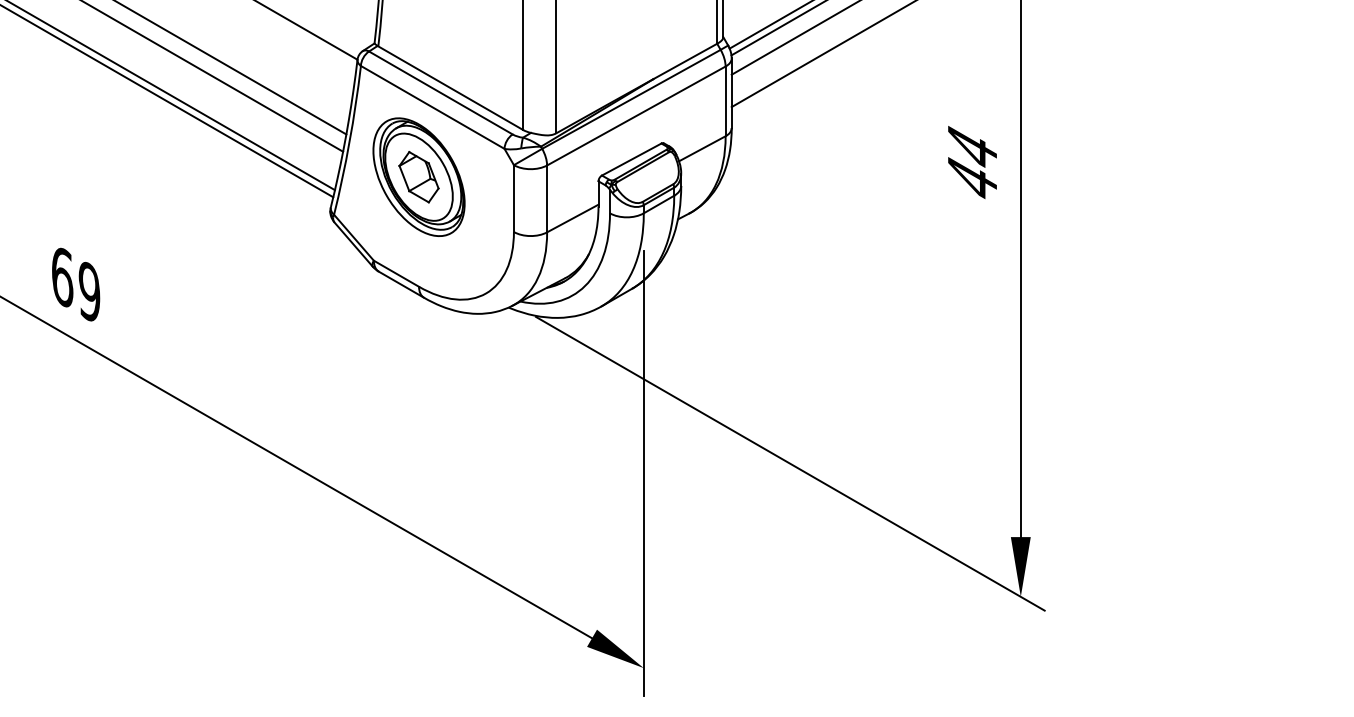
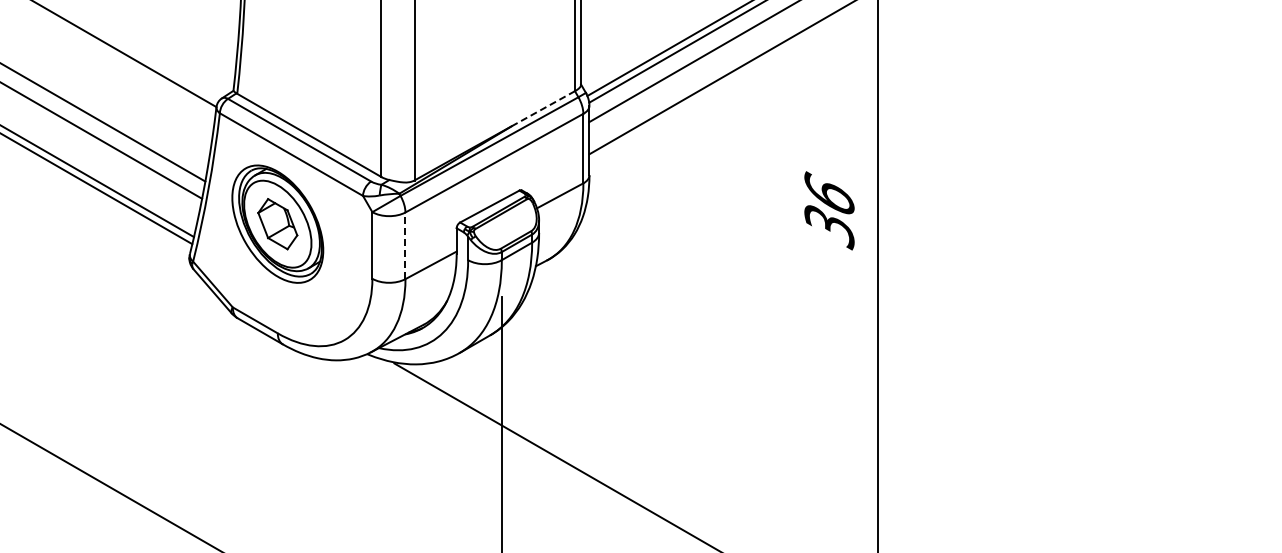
line: (685, 61) -> (543, 108), solid -> dashed
text: (972, 163) -> (829, 210), 44 -> 36
line: (547, 198) -> (405, 245), solid -> dashed

